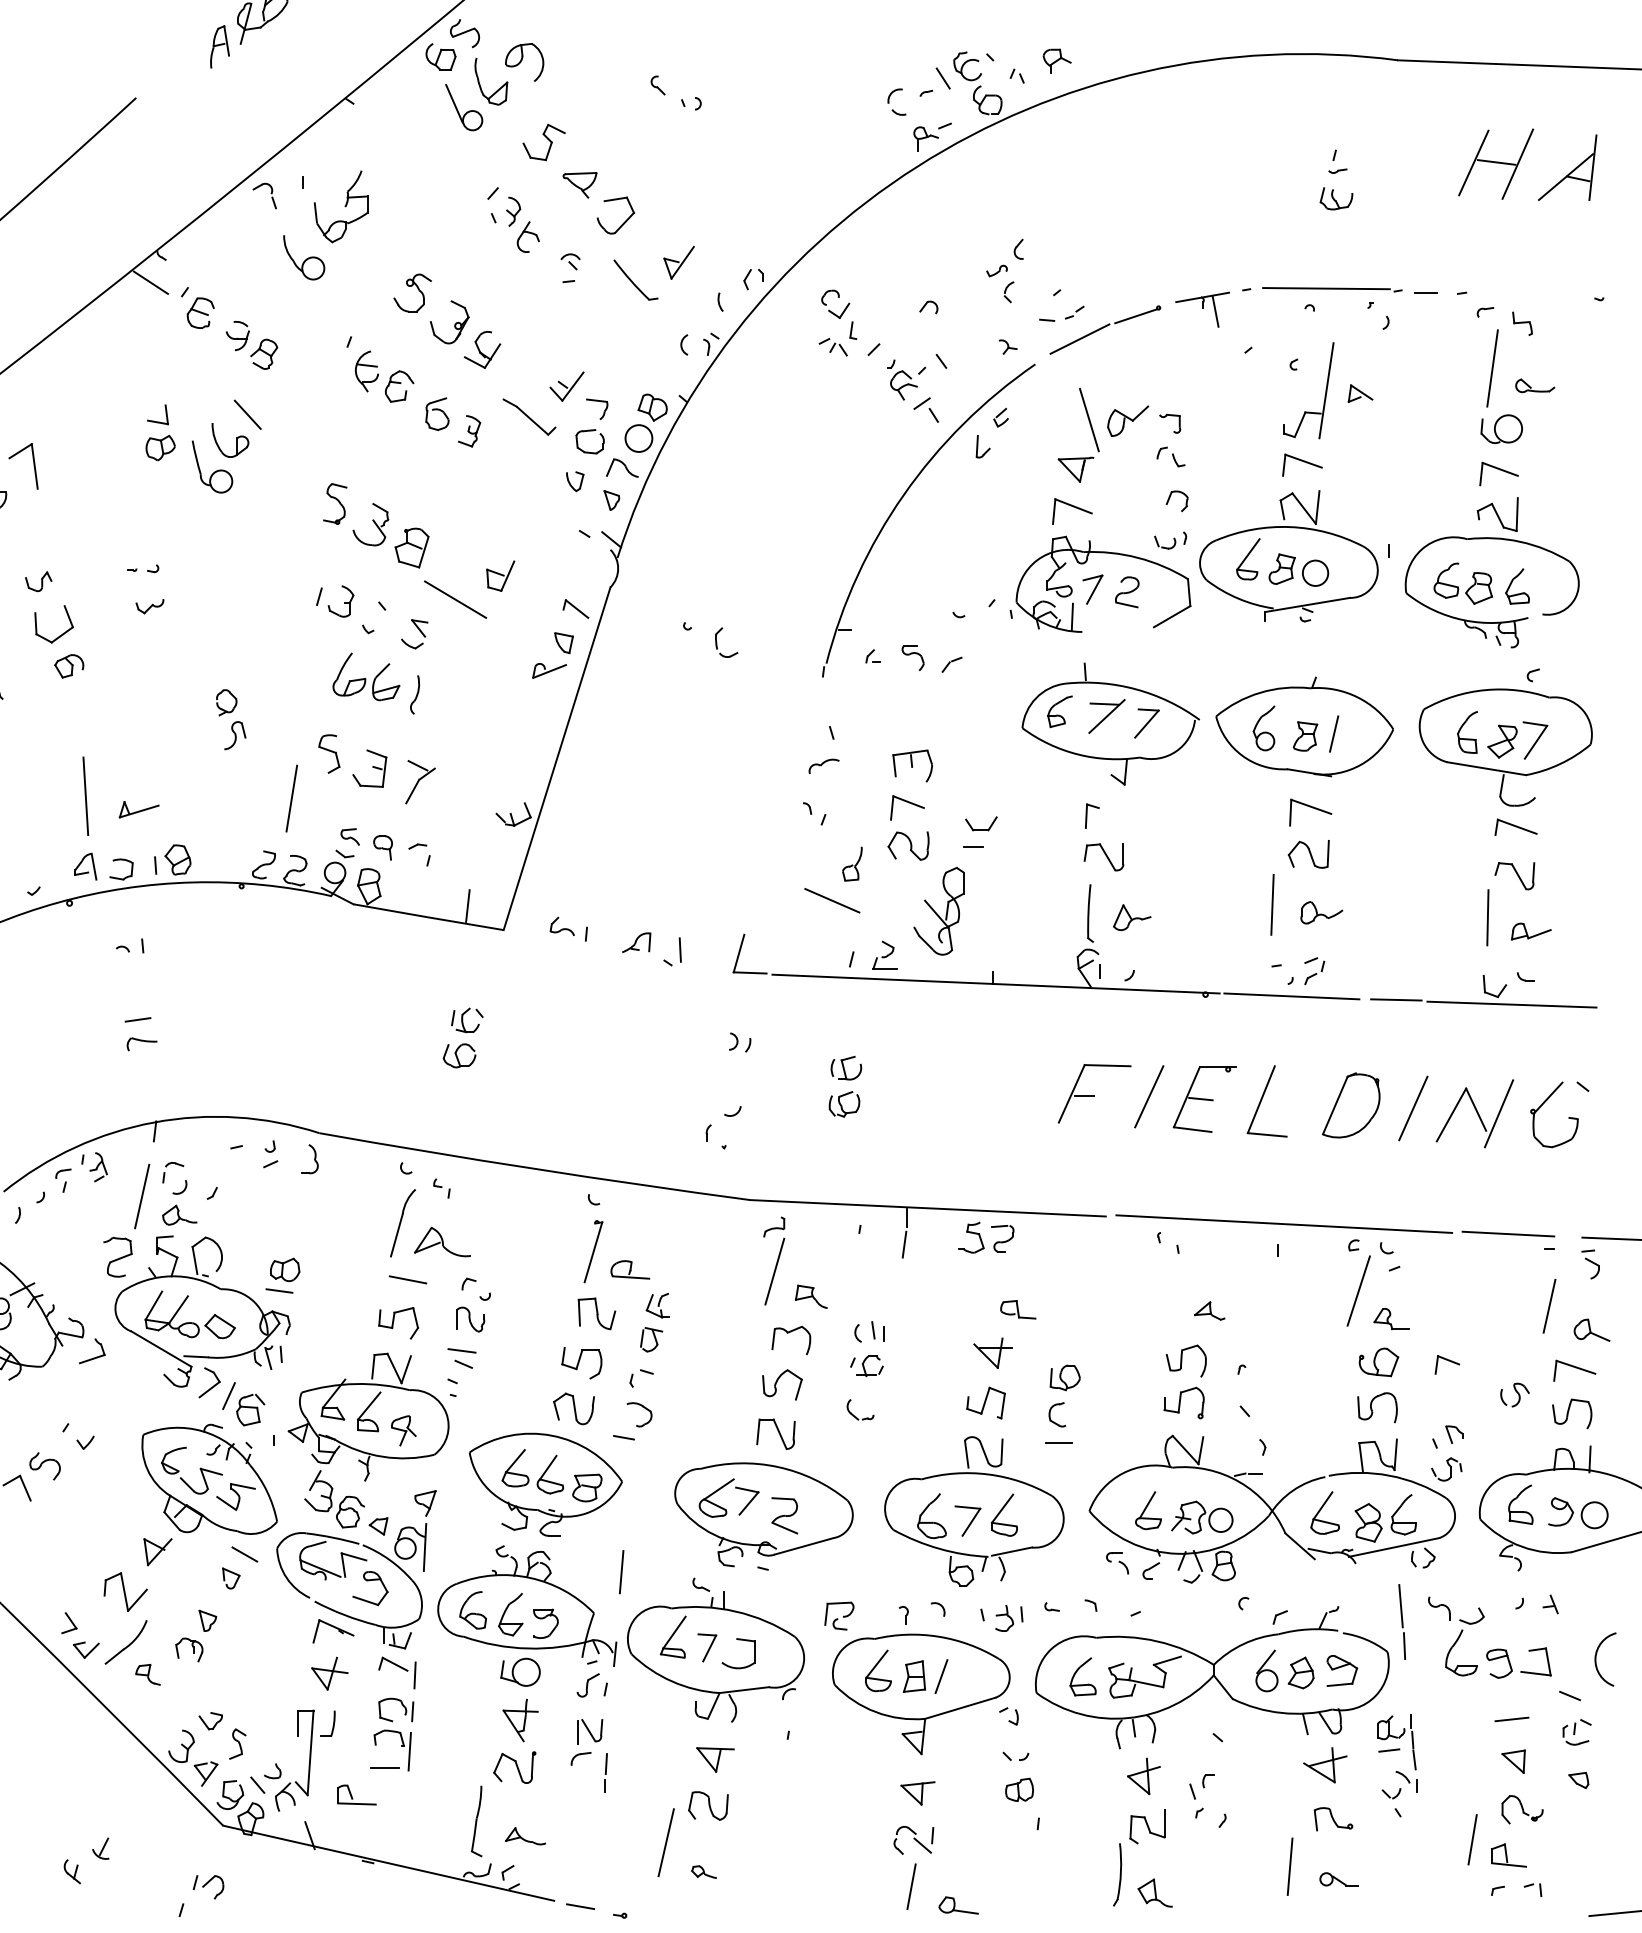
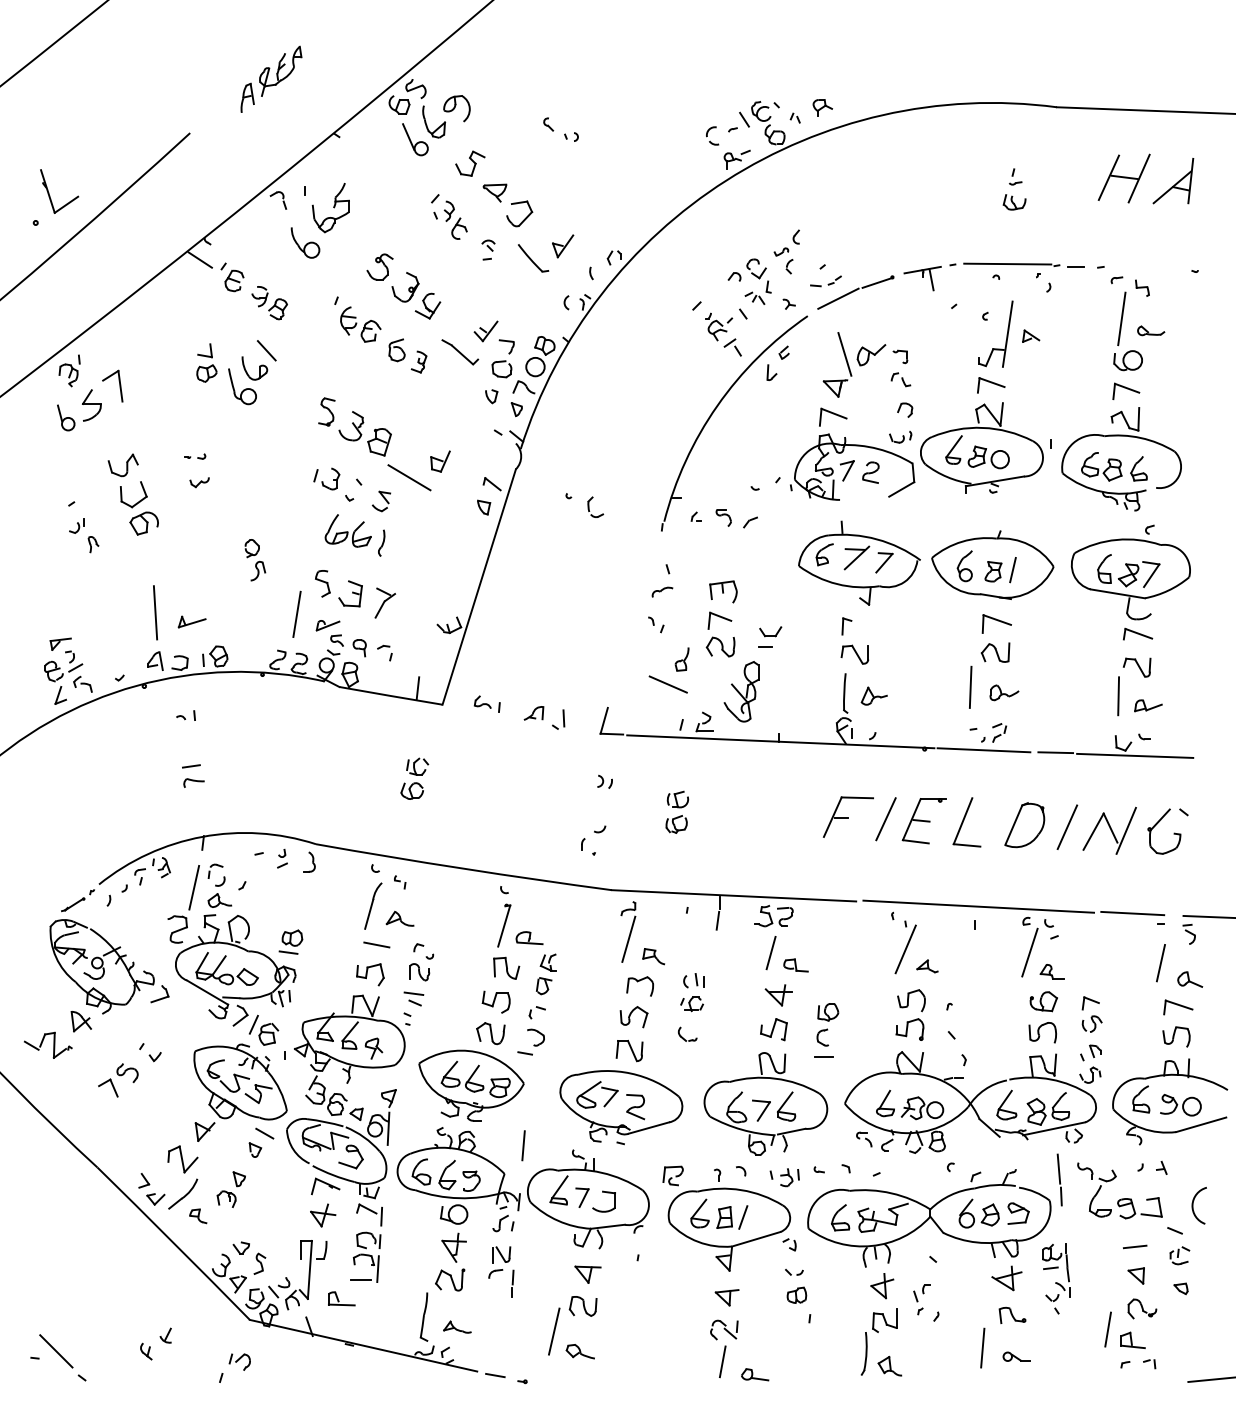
part: (836, 322) -> (757, 281), moved
part: (37, 581) -> (122, 465), size x1.67
part: (68, 666) -> (143, 523), size x1.43
part: (548, 670) -> (327, 625), moved
part: (440, 1241) -> (399, 918), size x0.71
line: (1177, 1286) -> (905, 949), added
line: (981, 1290) -> (770, 952), added
part: (1513, 1394) -> (1091, 1023), moved
part: (703, 1871) -> (579, 1351), size x1.67

